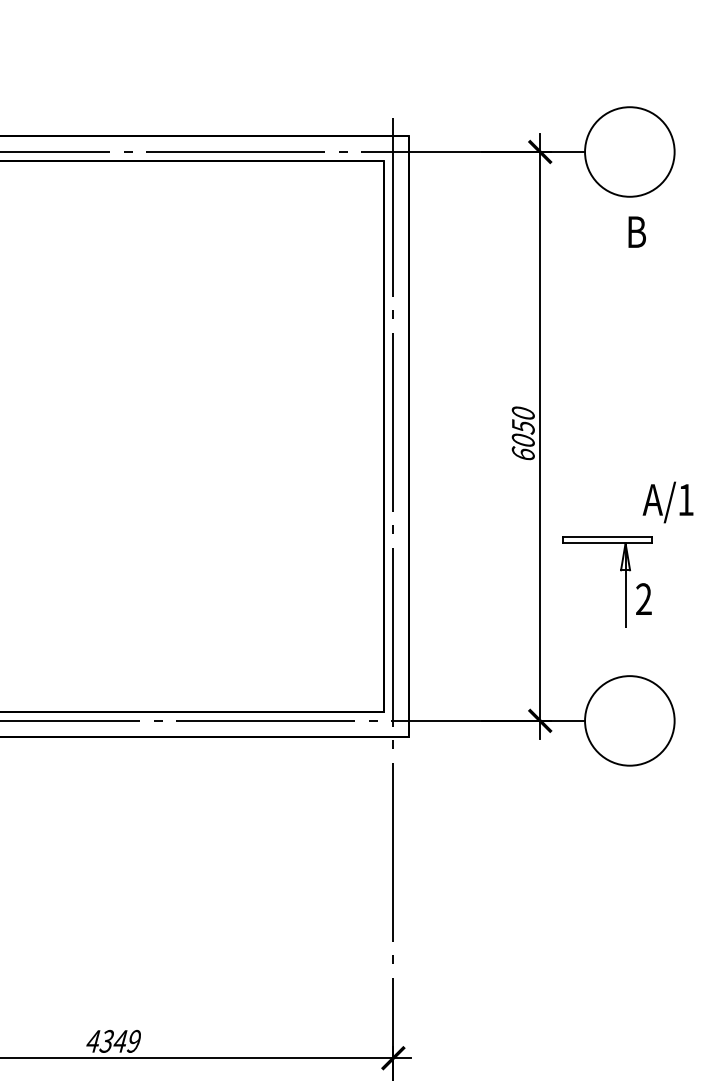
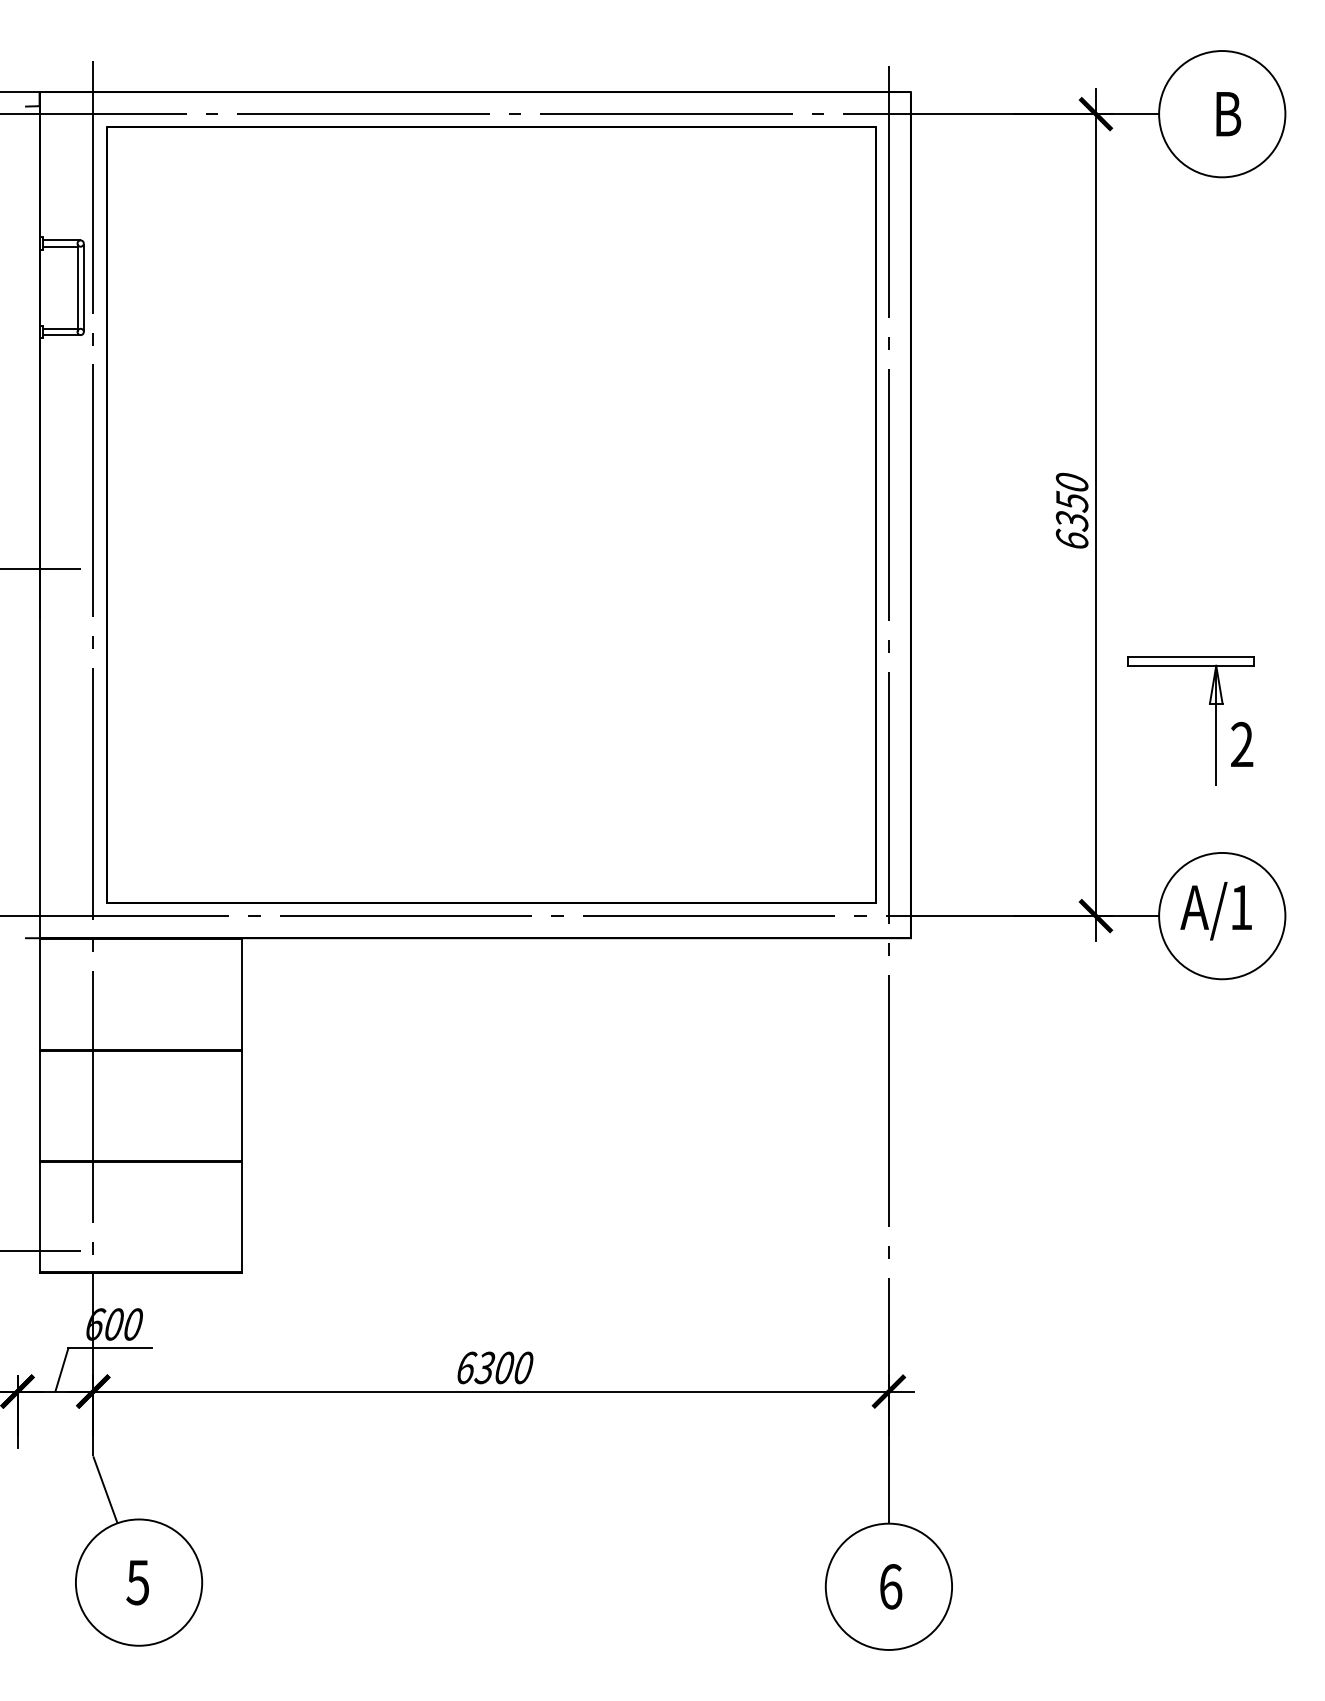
text: (637, 232) -> (1228, 114), moved
text: (523, 440) -> (1072, 521), 6050 -> 6350
text: (667, 502) -> (1215, 911), moved
text: (113, 1041) -> (494, 1367), 4349 -> 6300

